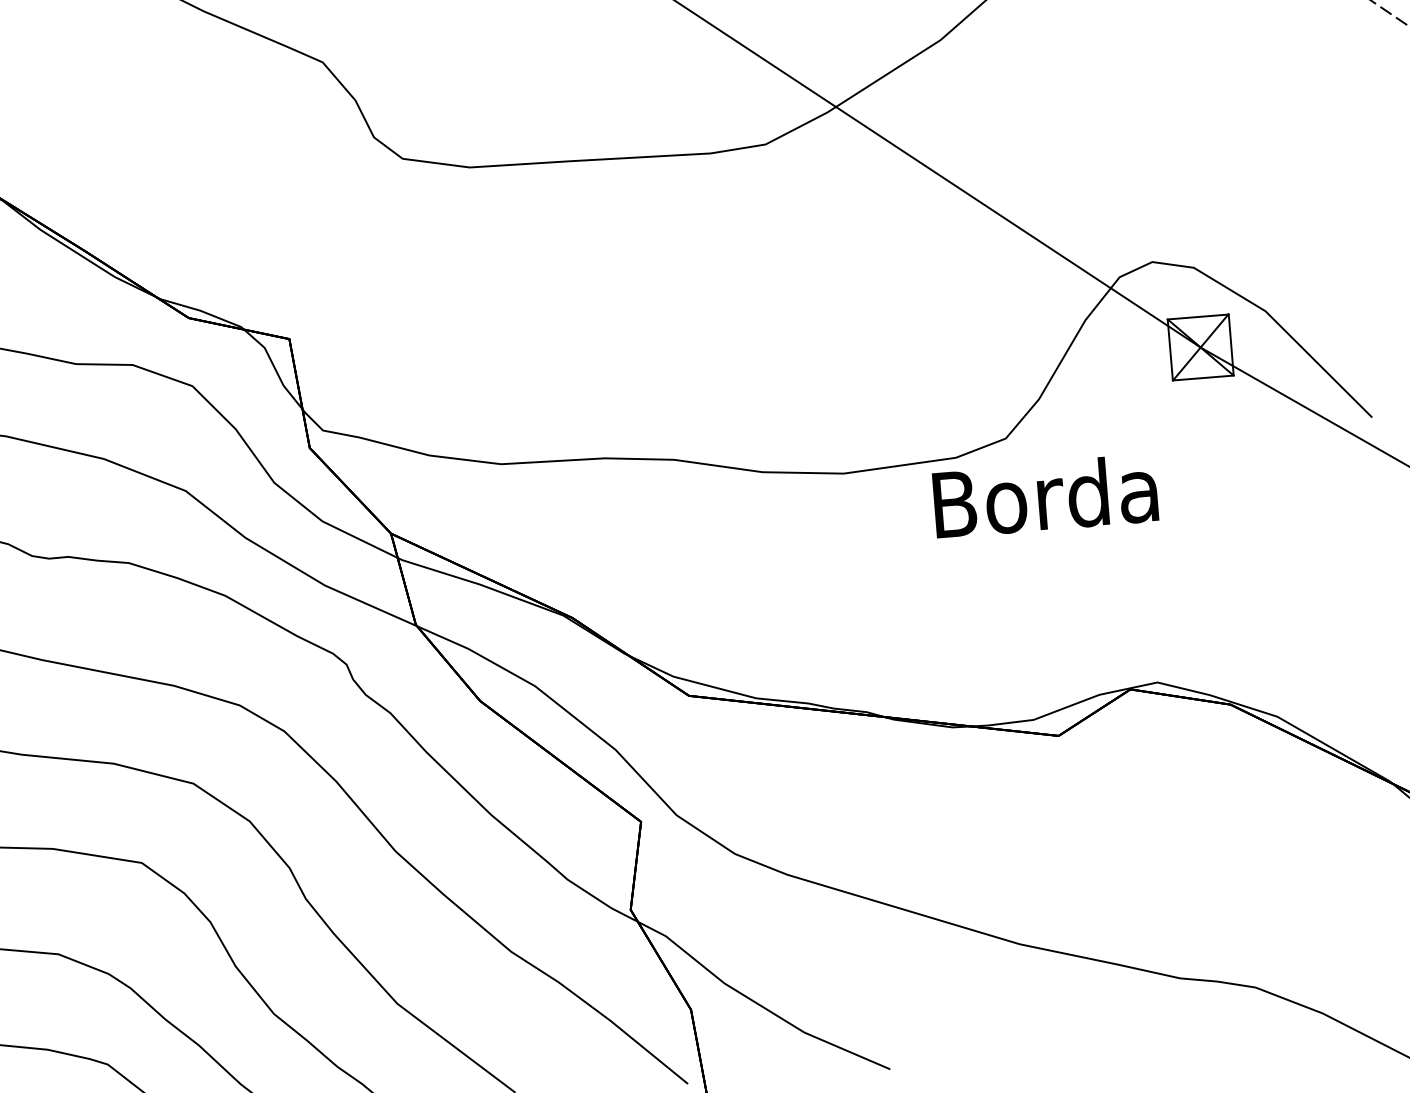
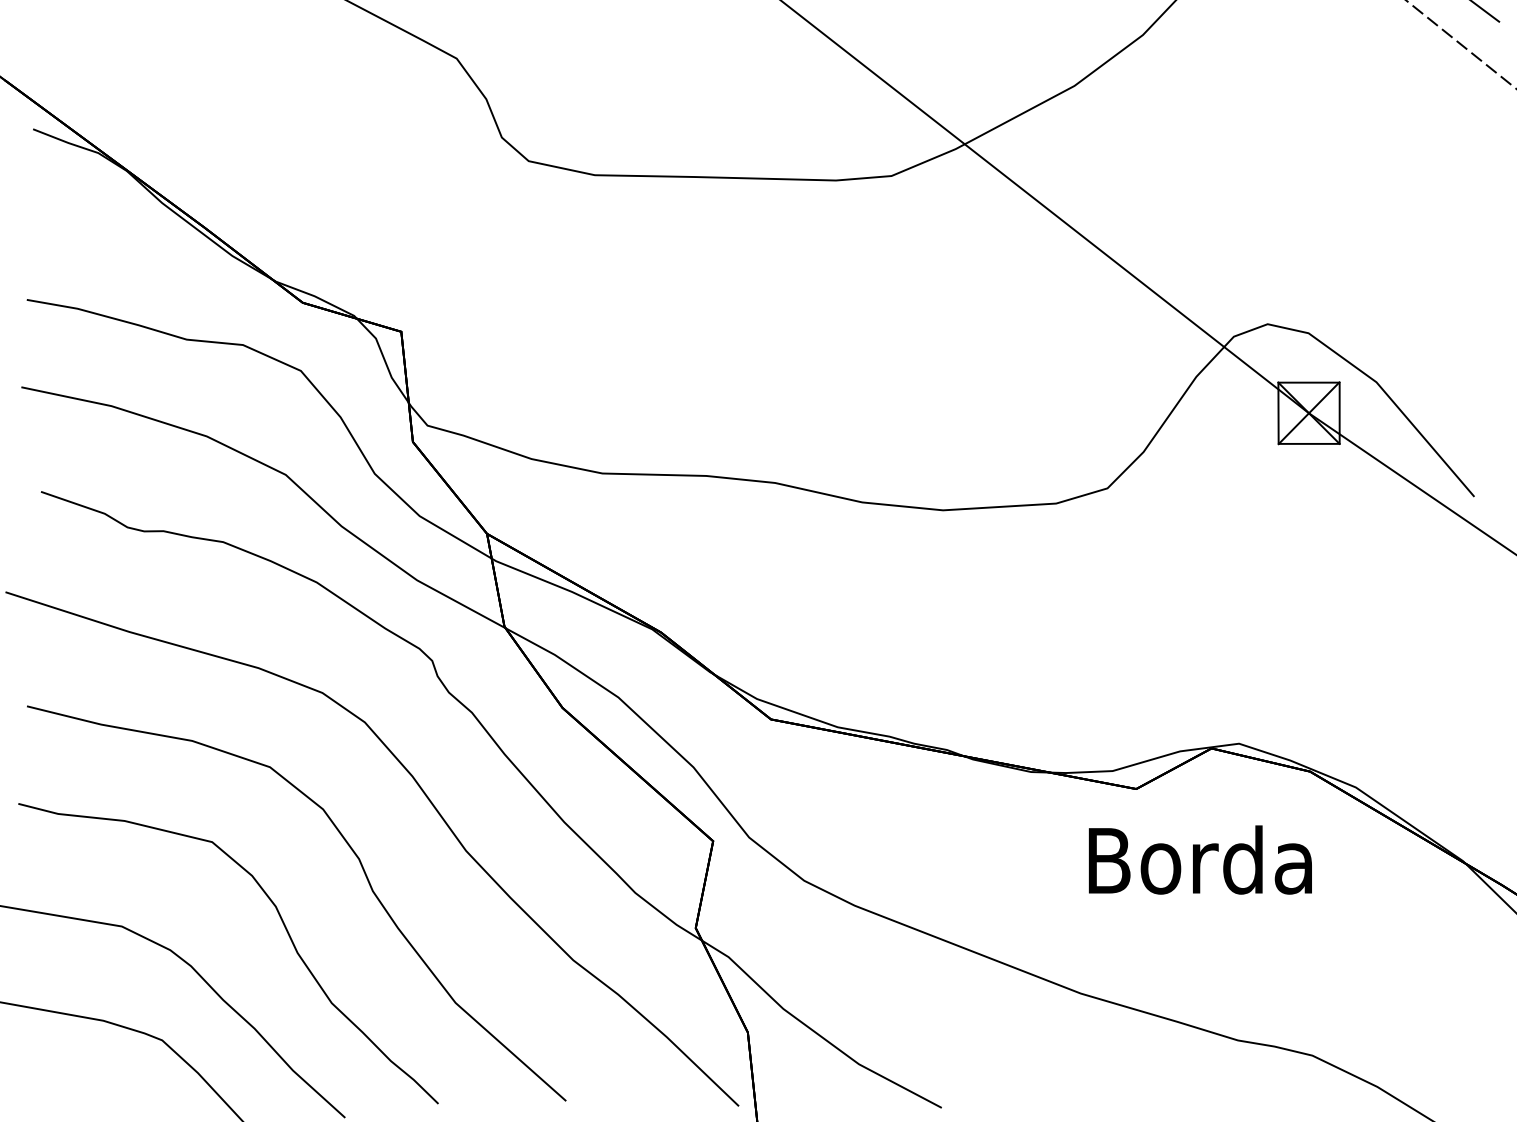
text: (1045, 495) -> (1200, 859), moved

